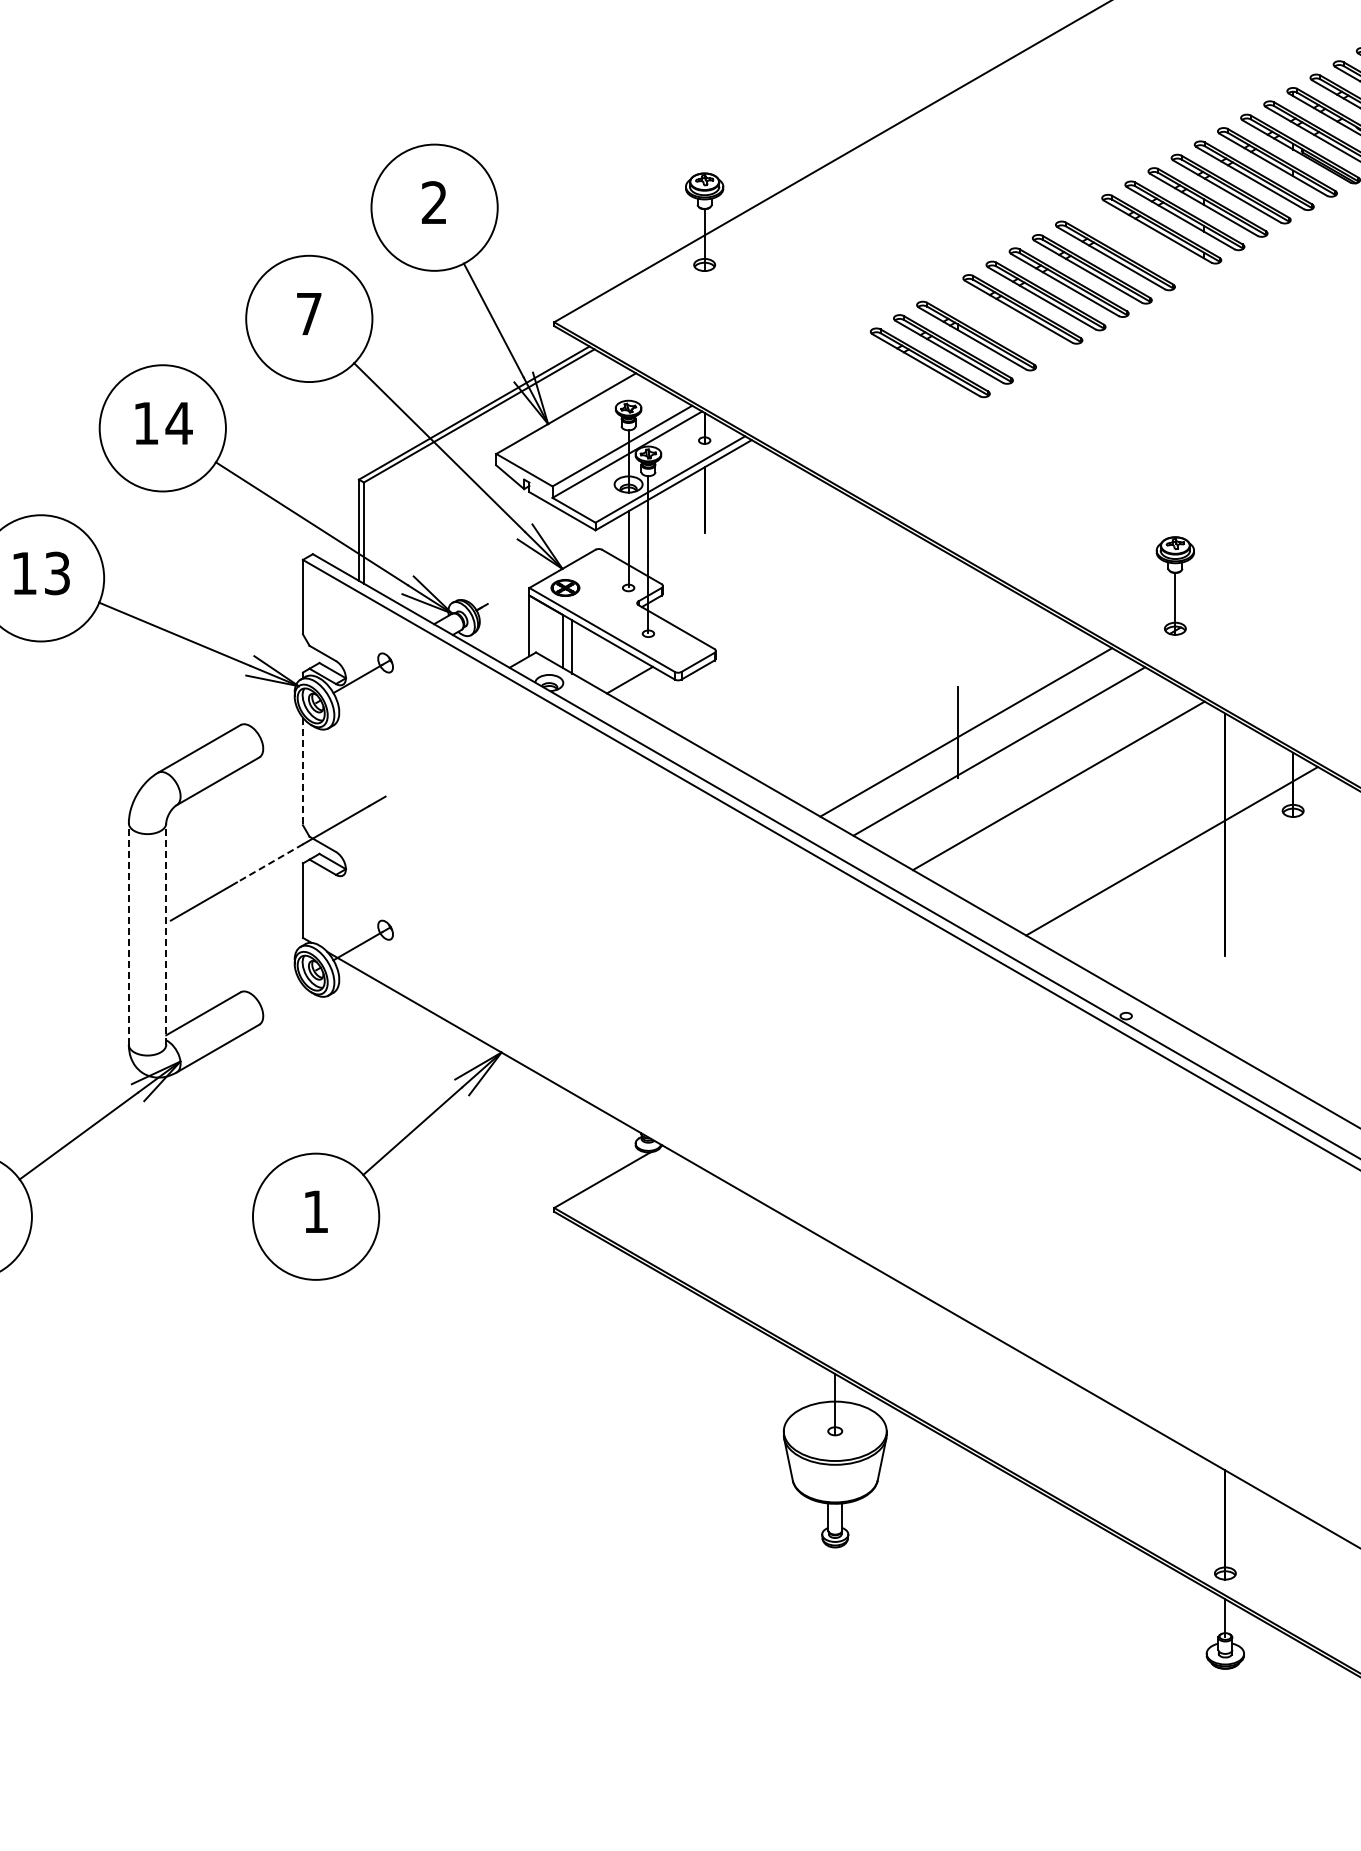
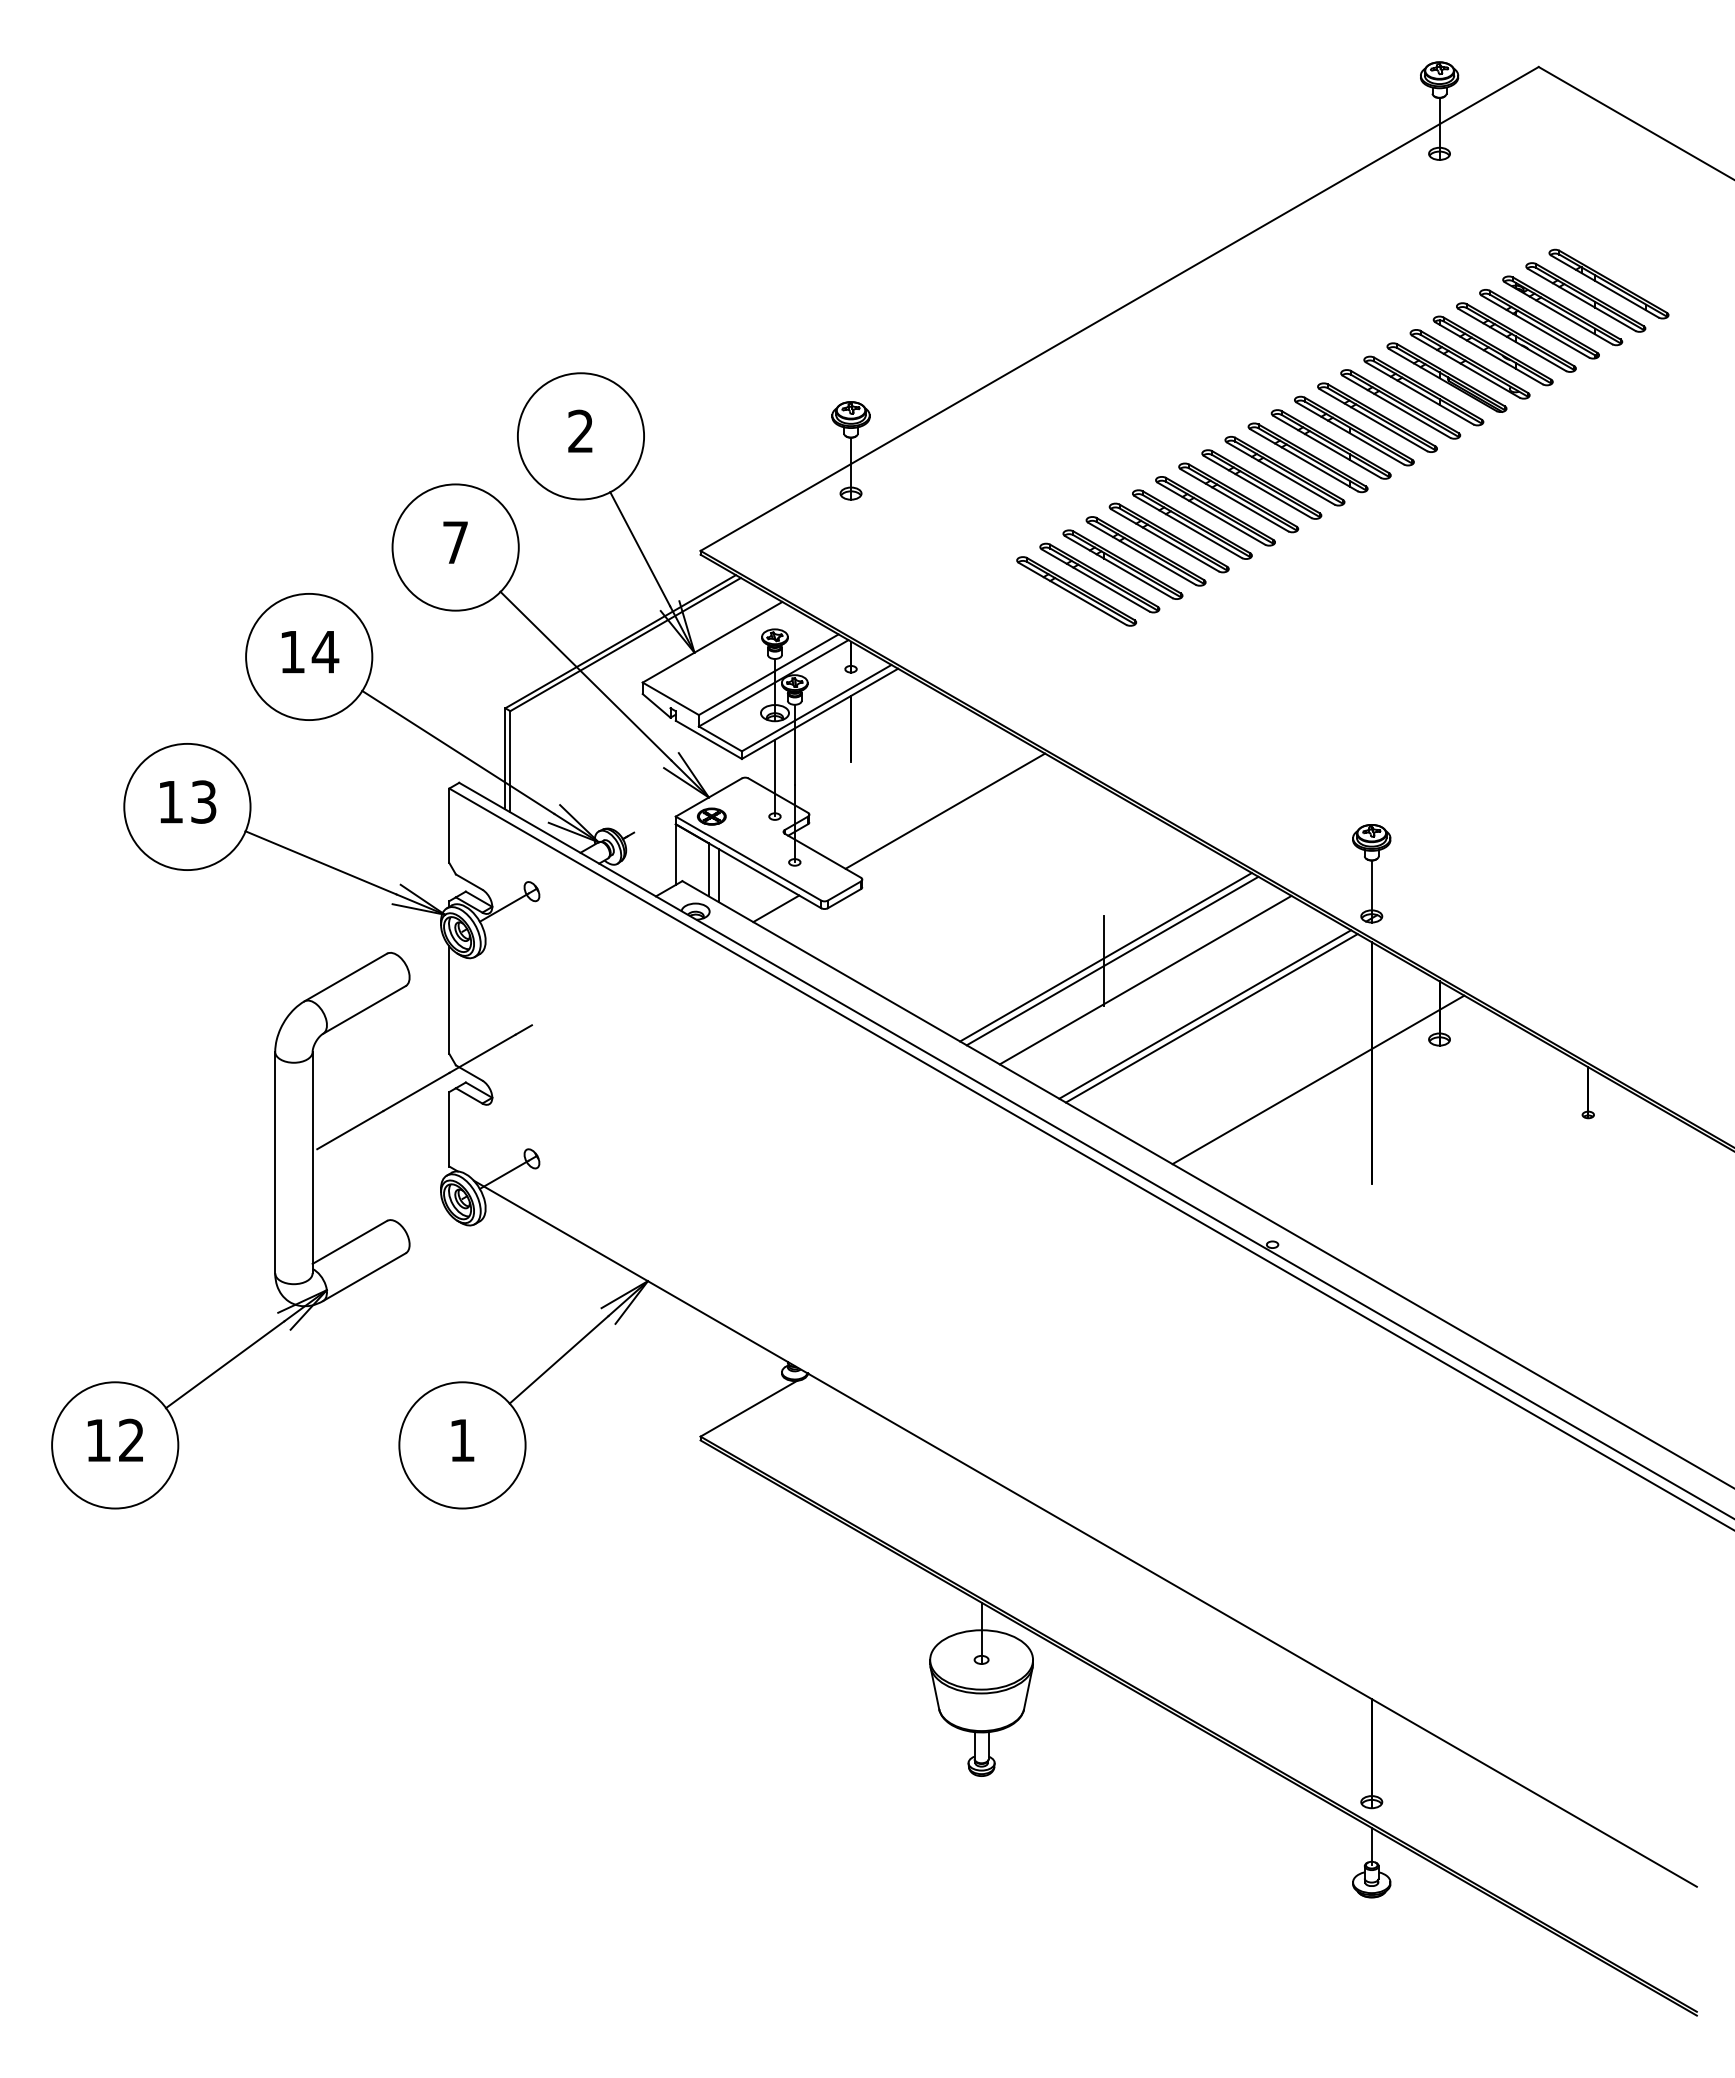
part: (1138, 242) -> (1284, 471), added
part: (999, 322) -> (1145, 551), added
line: (799, 581) -> (945, 810), added
part: (1175, 585) -> (1371, 873), moved
line: (959, 728) -> (1105, 957), added
line: (303, 771) -> (449, 1000), dashed -> solid
line: (1065, 789) -> (1211, 1018), added
line: (270, 863) -> (416, 1092), dashed -> solid
line: (129, 933) -> (275, 1162), dashed -> solid
line: (166, 933) -> (312, 1162), dashed -> solid

